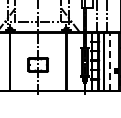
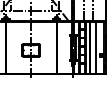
line: (110, 61) -> (96, 47), dashed -> solid

